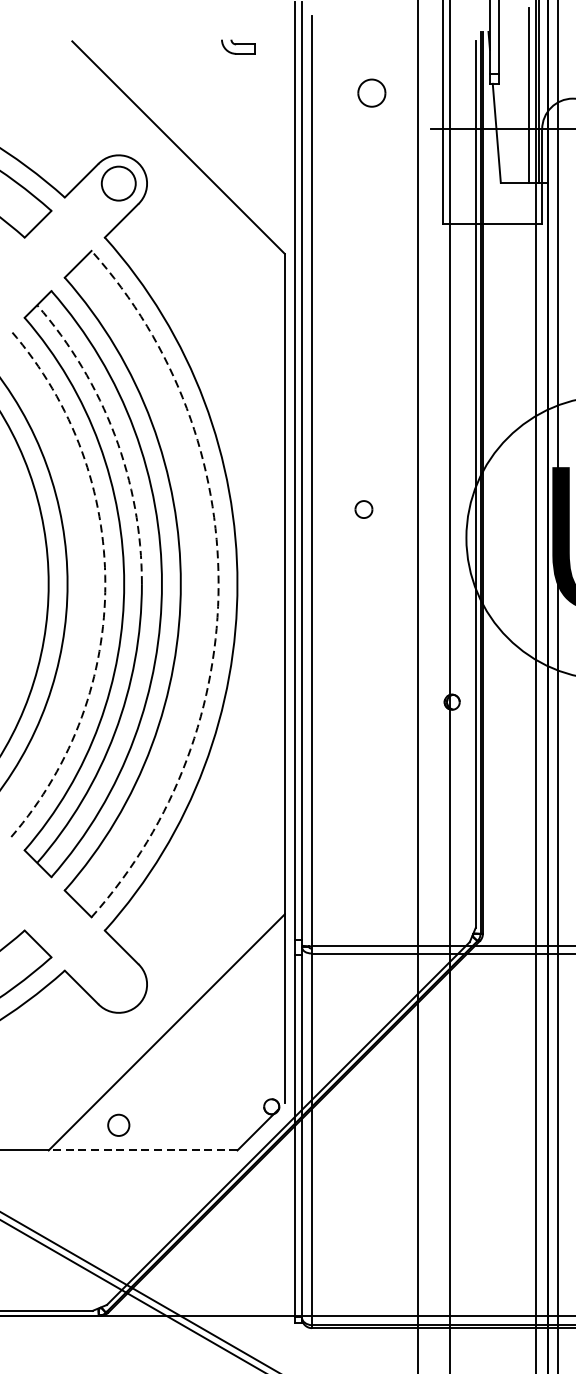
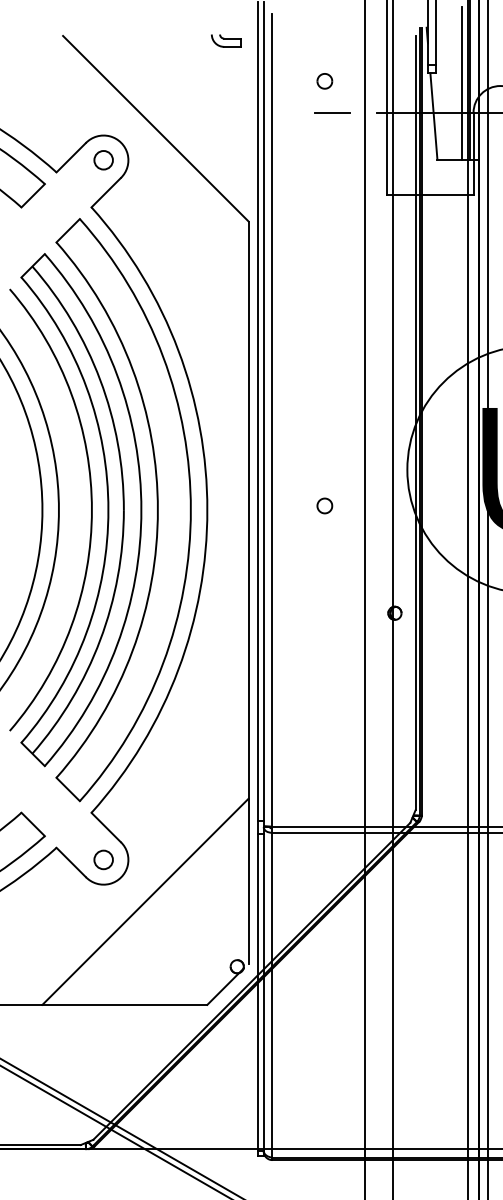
part: (238, 46) -> (226, 40), moved
part: (371, 93) -> (324, 81), size x0.62
line: (379, 128) -> (331, 112), added
circle: (118, 183) -> (103, 160), size x0.62
arc: (115, 435) -> (100, 380), dashed -> solid
part: (363, 508) -> (324, 505), moved
arc: (104, 584) -> (91, 510), dashed -> solid
arc: (218, 584) -> (190, 510), dashed -> solid
circle: (118, 1124) -> (103, 859), moved
line: (142, 1150) -> (124, 1004), dashed -> solid

